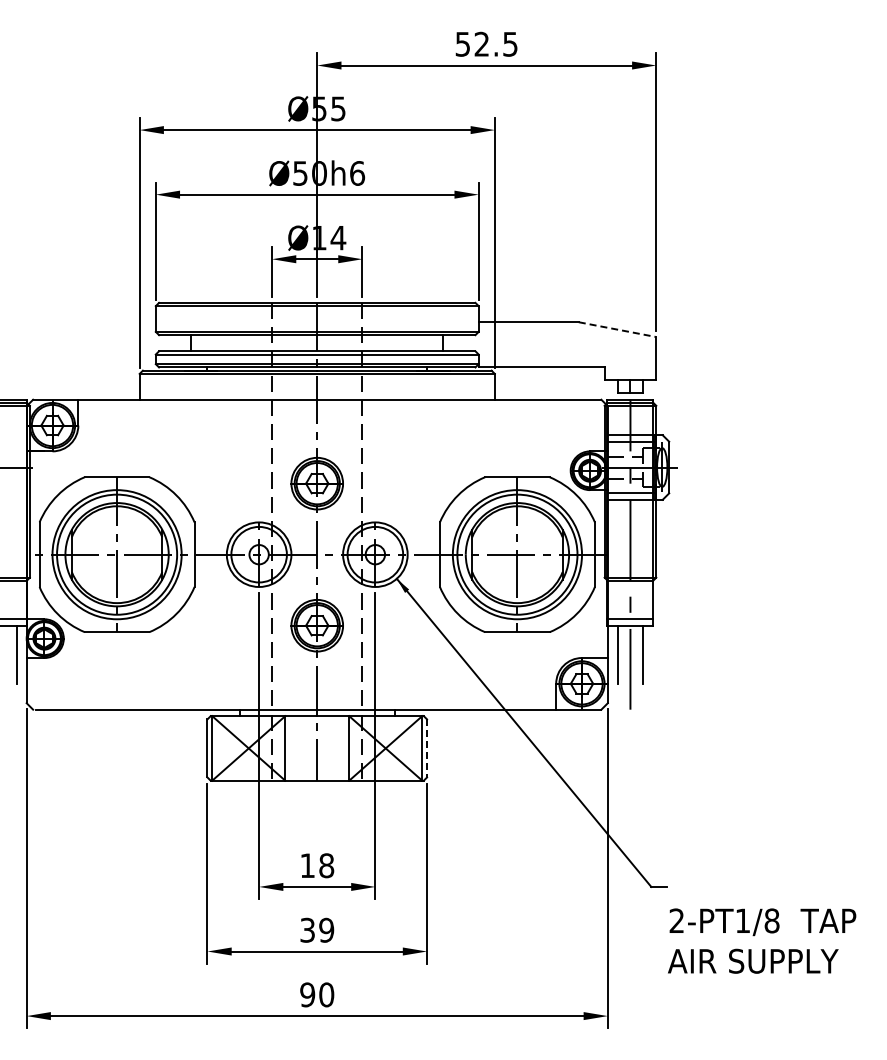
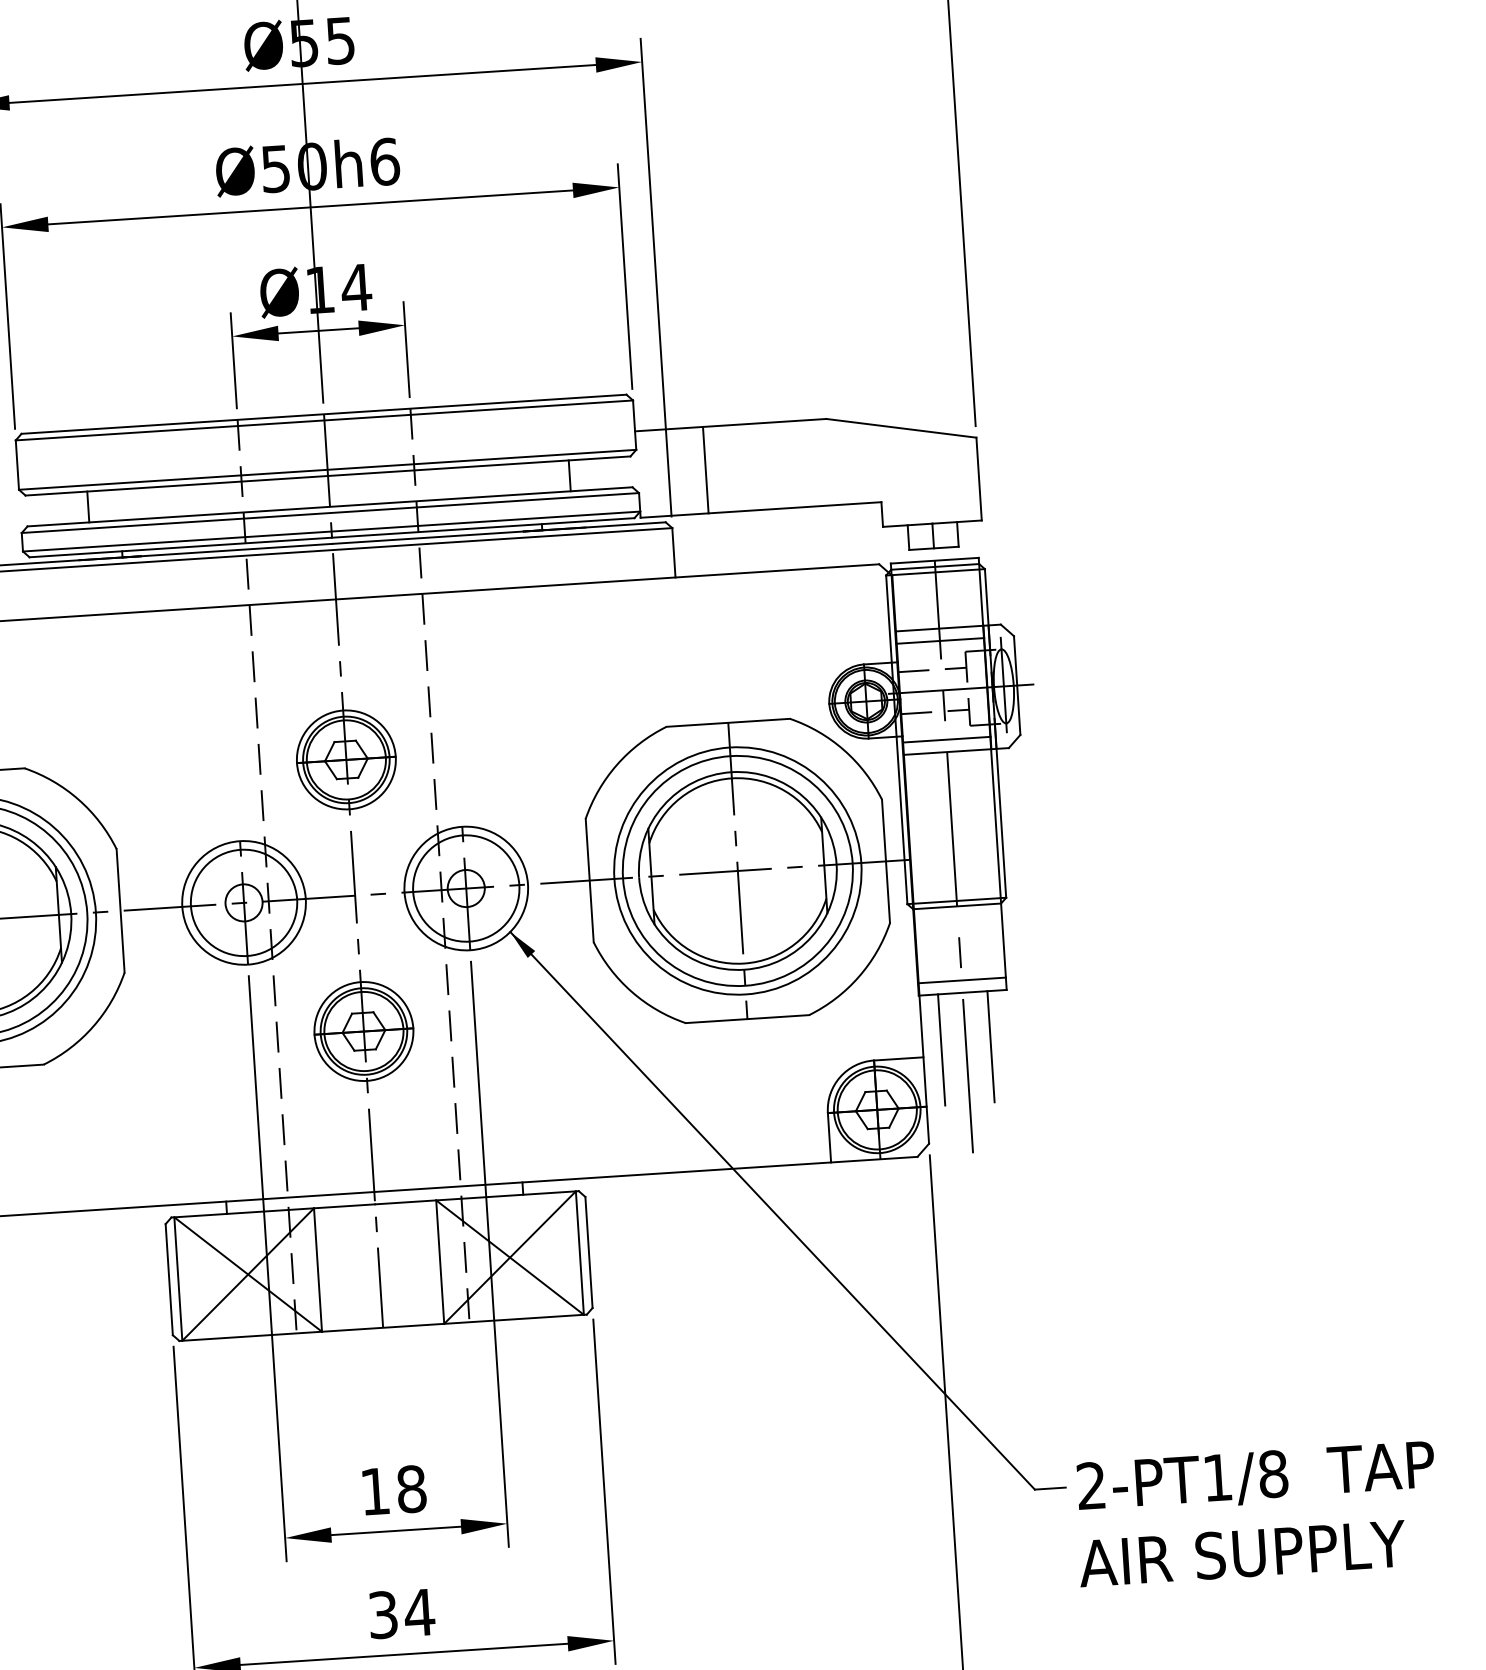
line: (618, 329) -> (903, 427), dashed -> solid
line: (514, 344) -> (706, 469), added
line: (427, 748) -> (589, 1252), dashed -> solid
text: (326, 929) -> (419, 1611), 39 -> 34
text: (762, 940) -> (1257, 1512), moved

